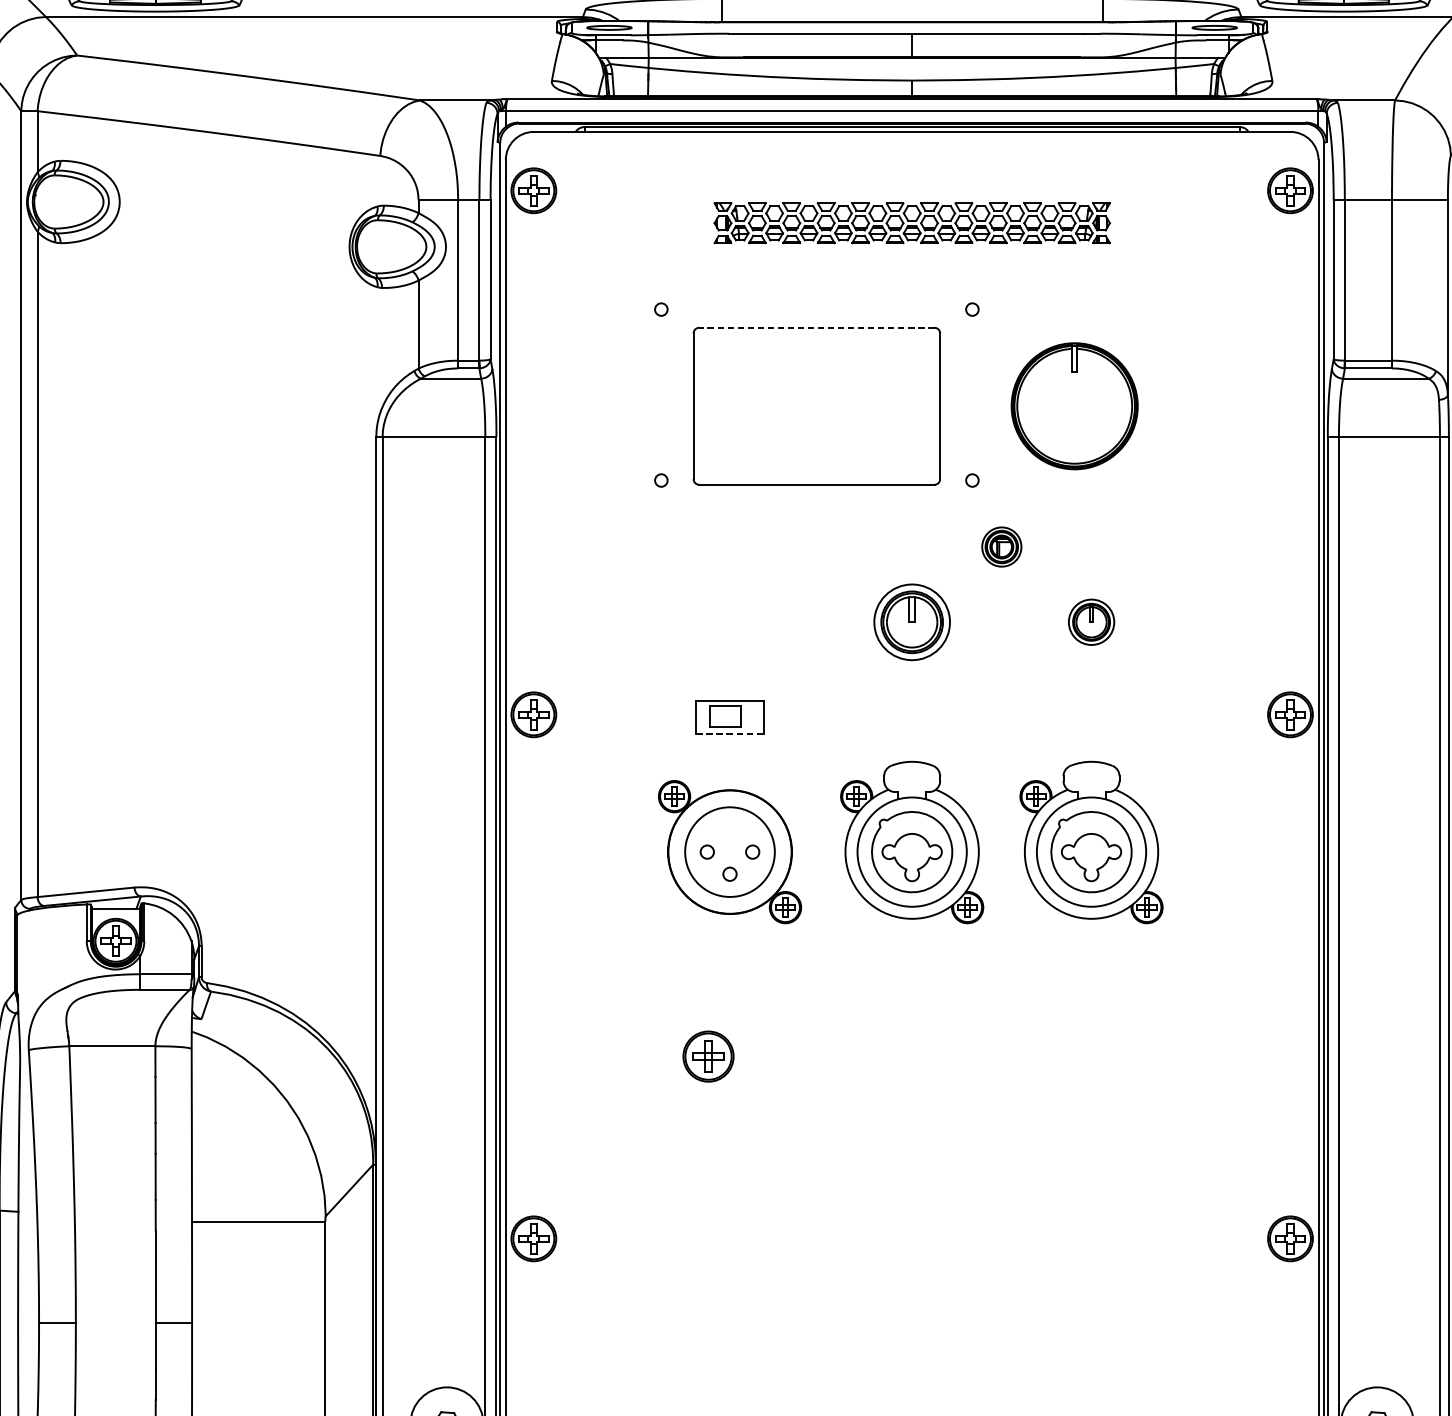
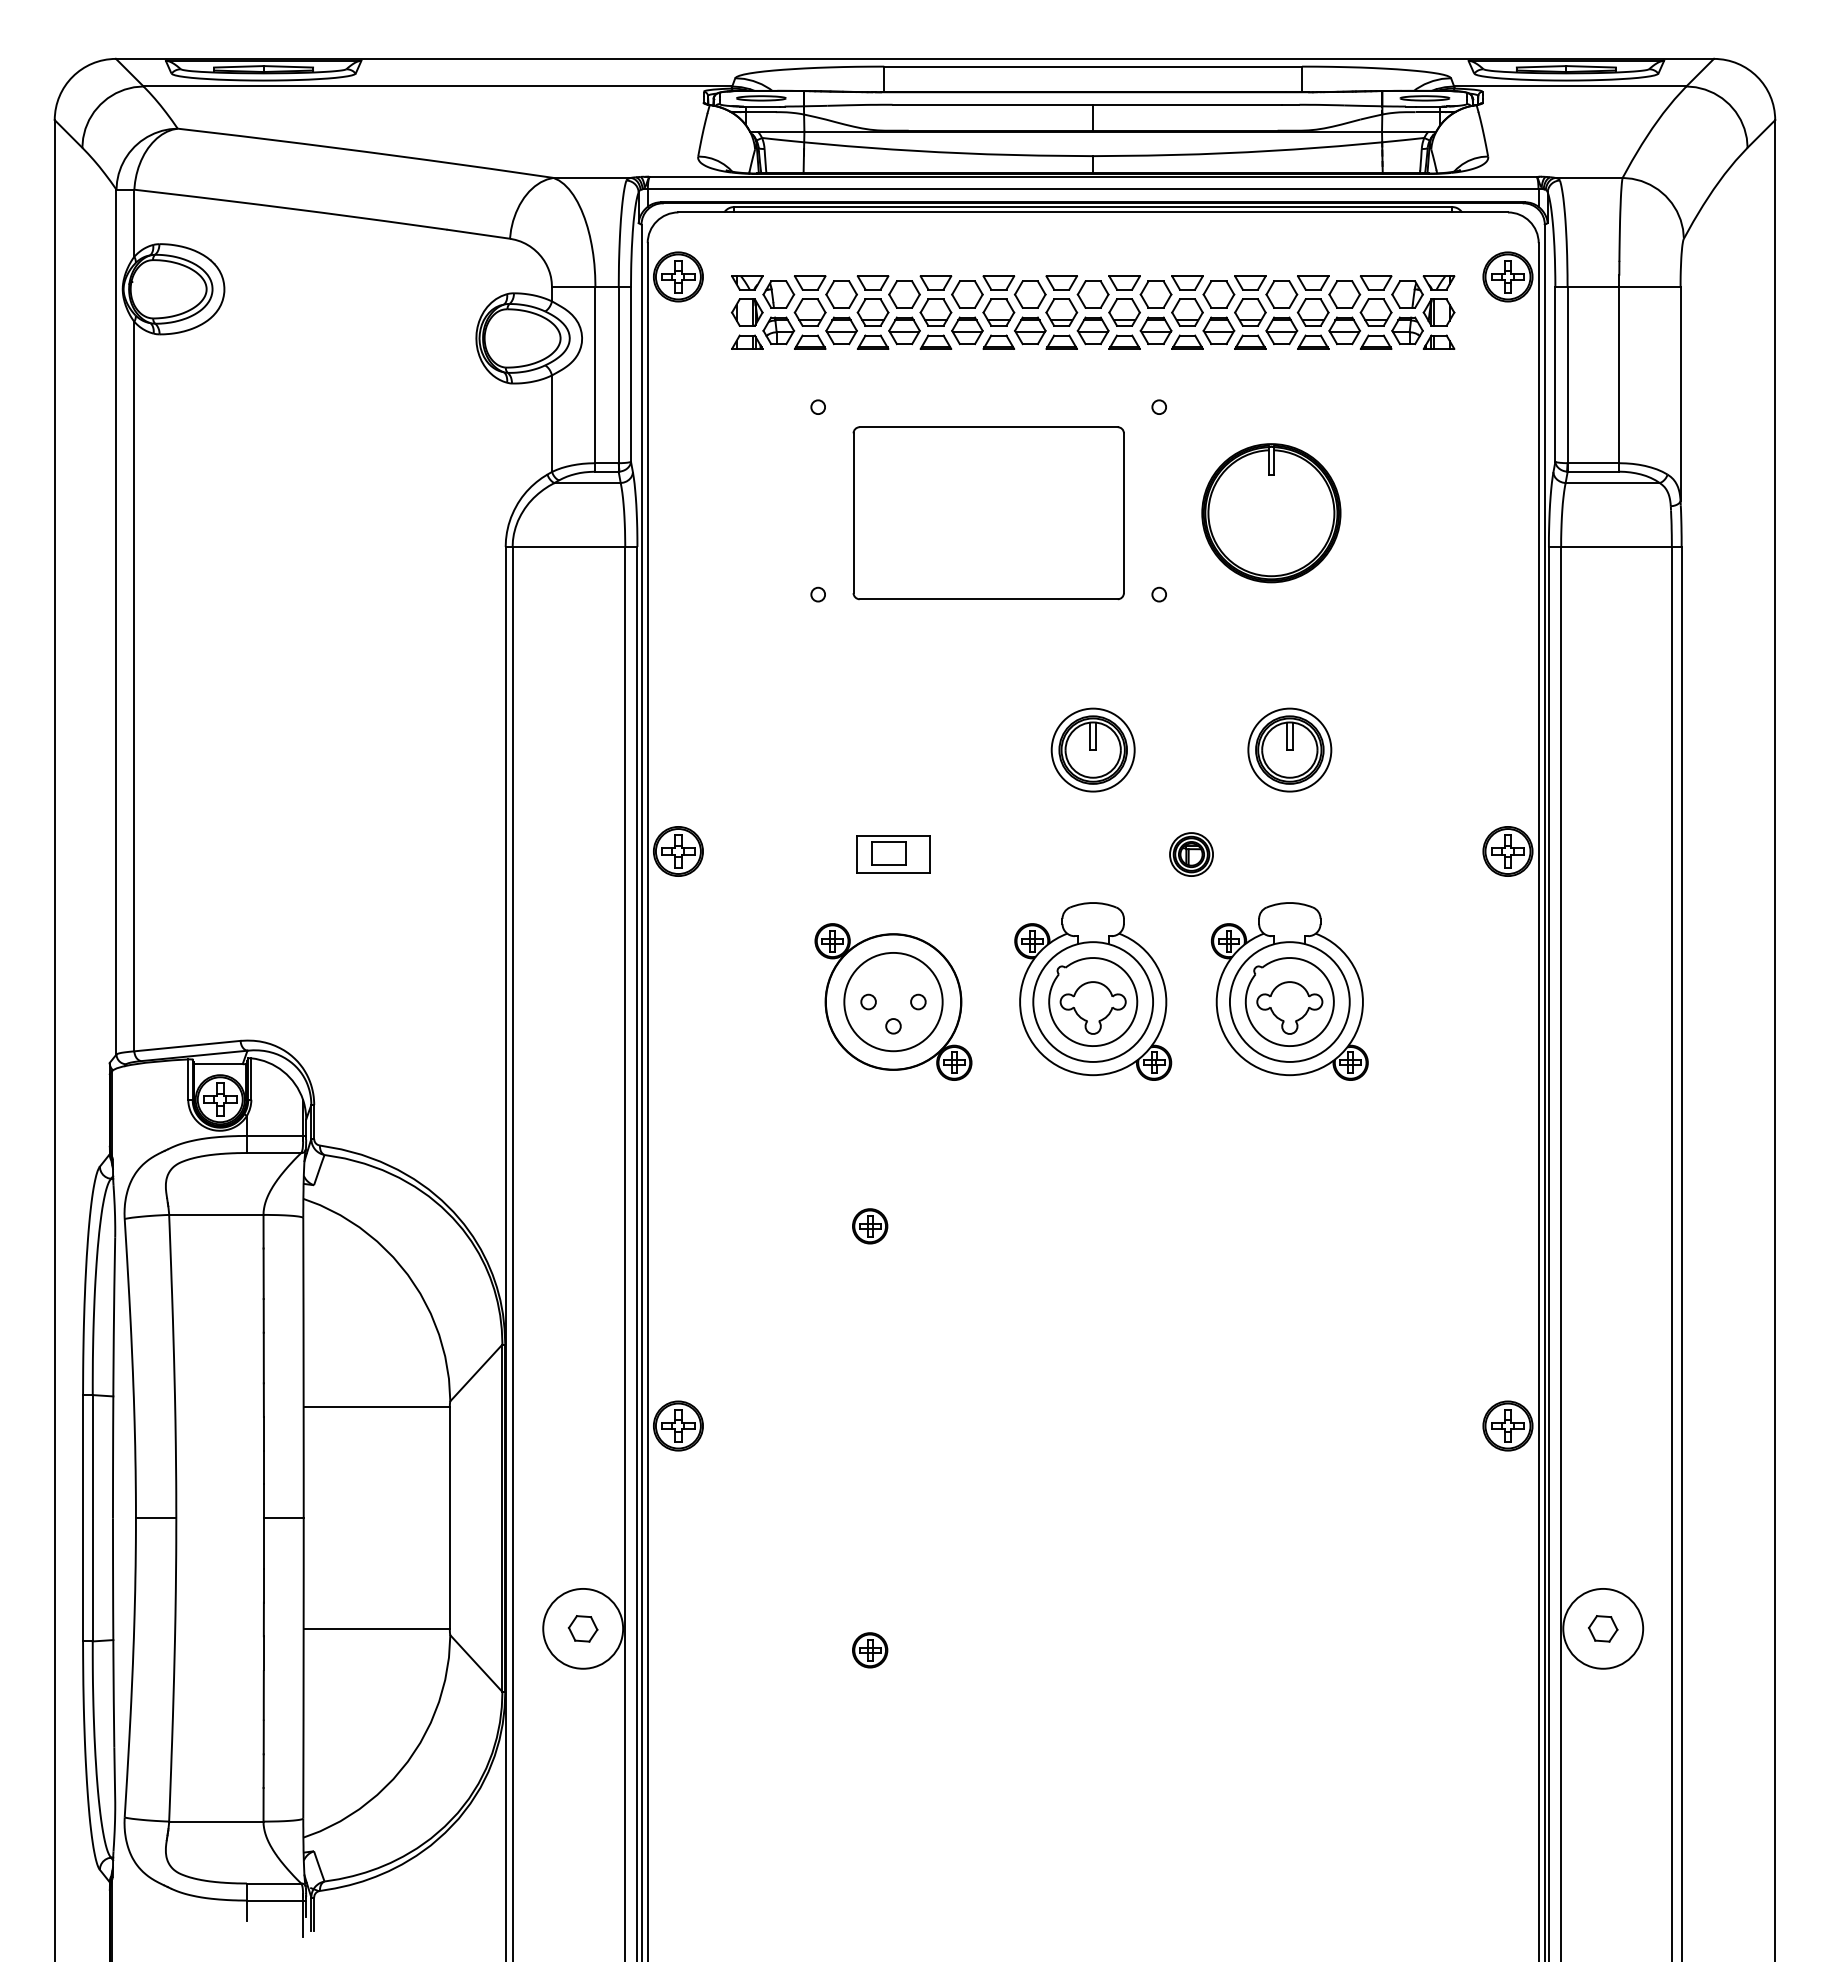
part: (912, 223) -> (1093, 312), size x1.67
line: (816, 328) -> (988, 427), dashed -> solid
part: (1001, 546) -> (1191, 854), moved
part: (1091, 621) -> (1289, 749), size x1.67
line: (730, 734) -> (893, 873), dashed -> solid
part: (709, 1056) -> (870, 1226), size x0.62

